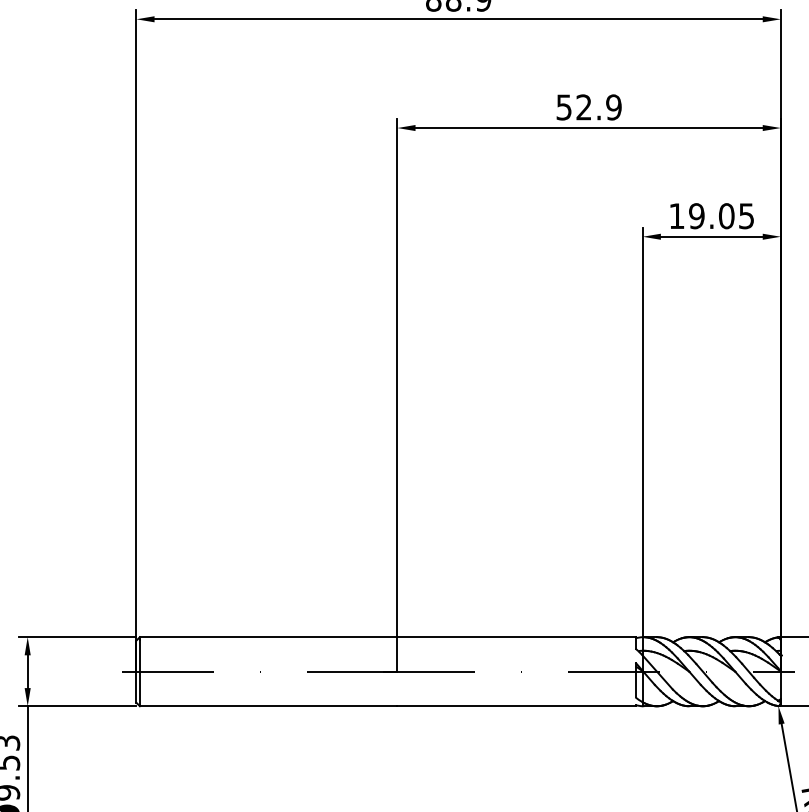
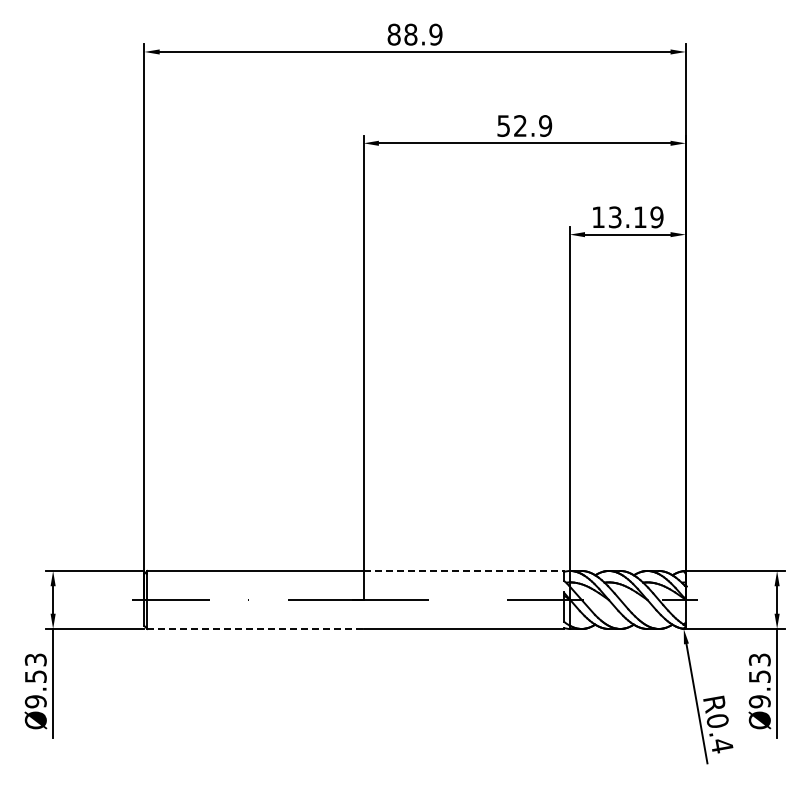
text: (721, 216) -> (635, 217), 19.05 -> 13.19
line: (517, 636) -> (464, 570), solid -> dashed
line: (269, 705) -> (256, 628), solid -> dashed

